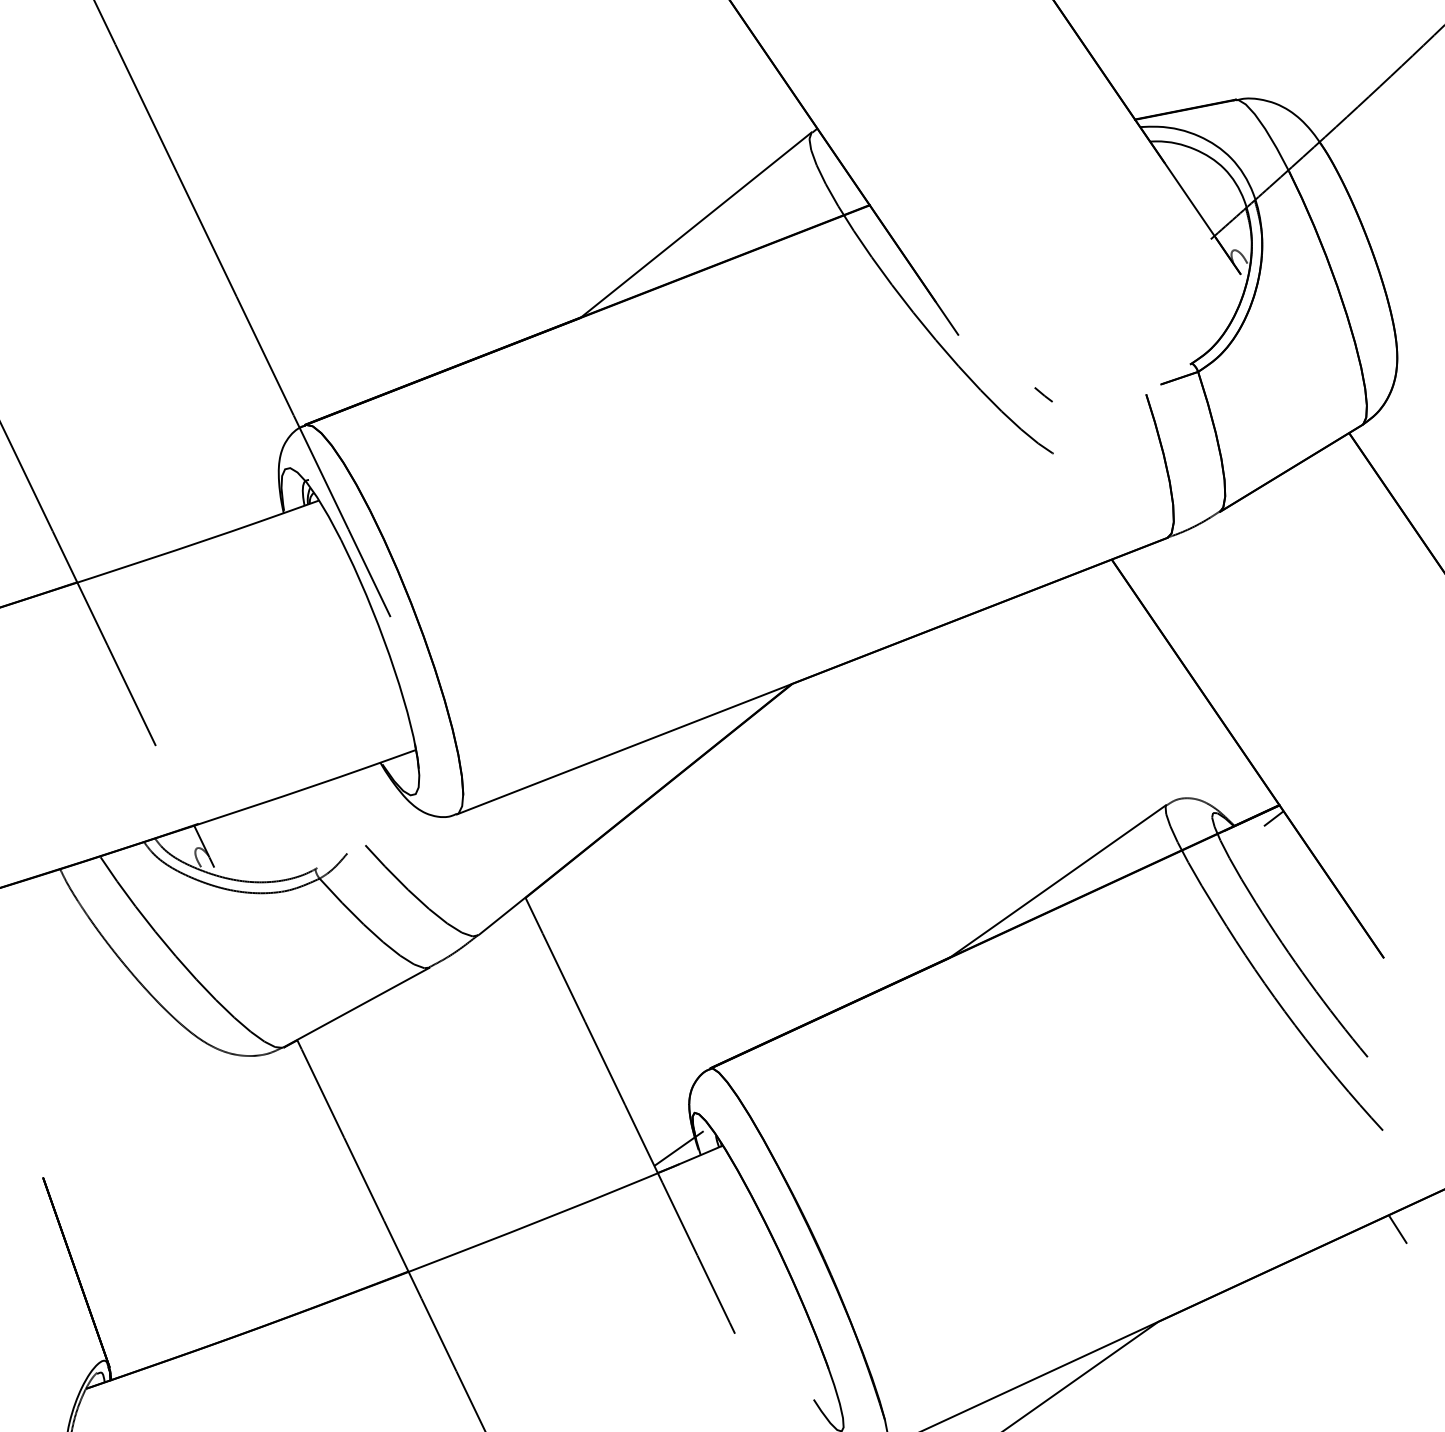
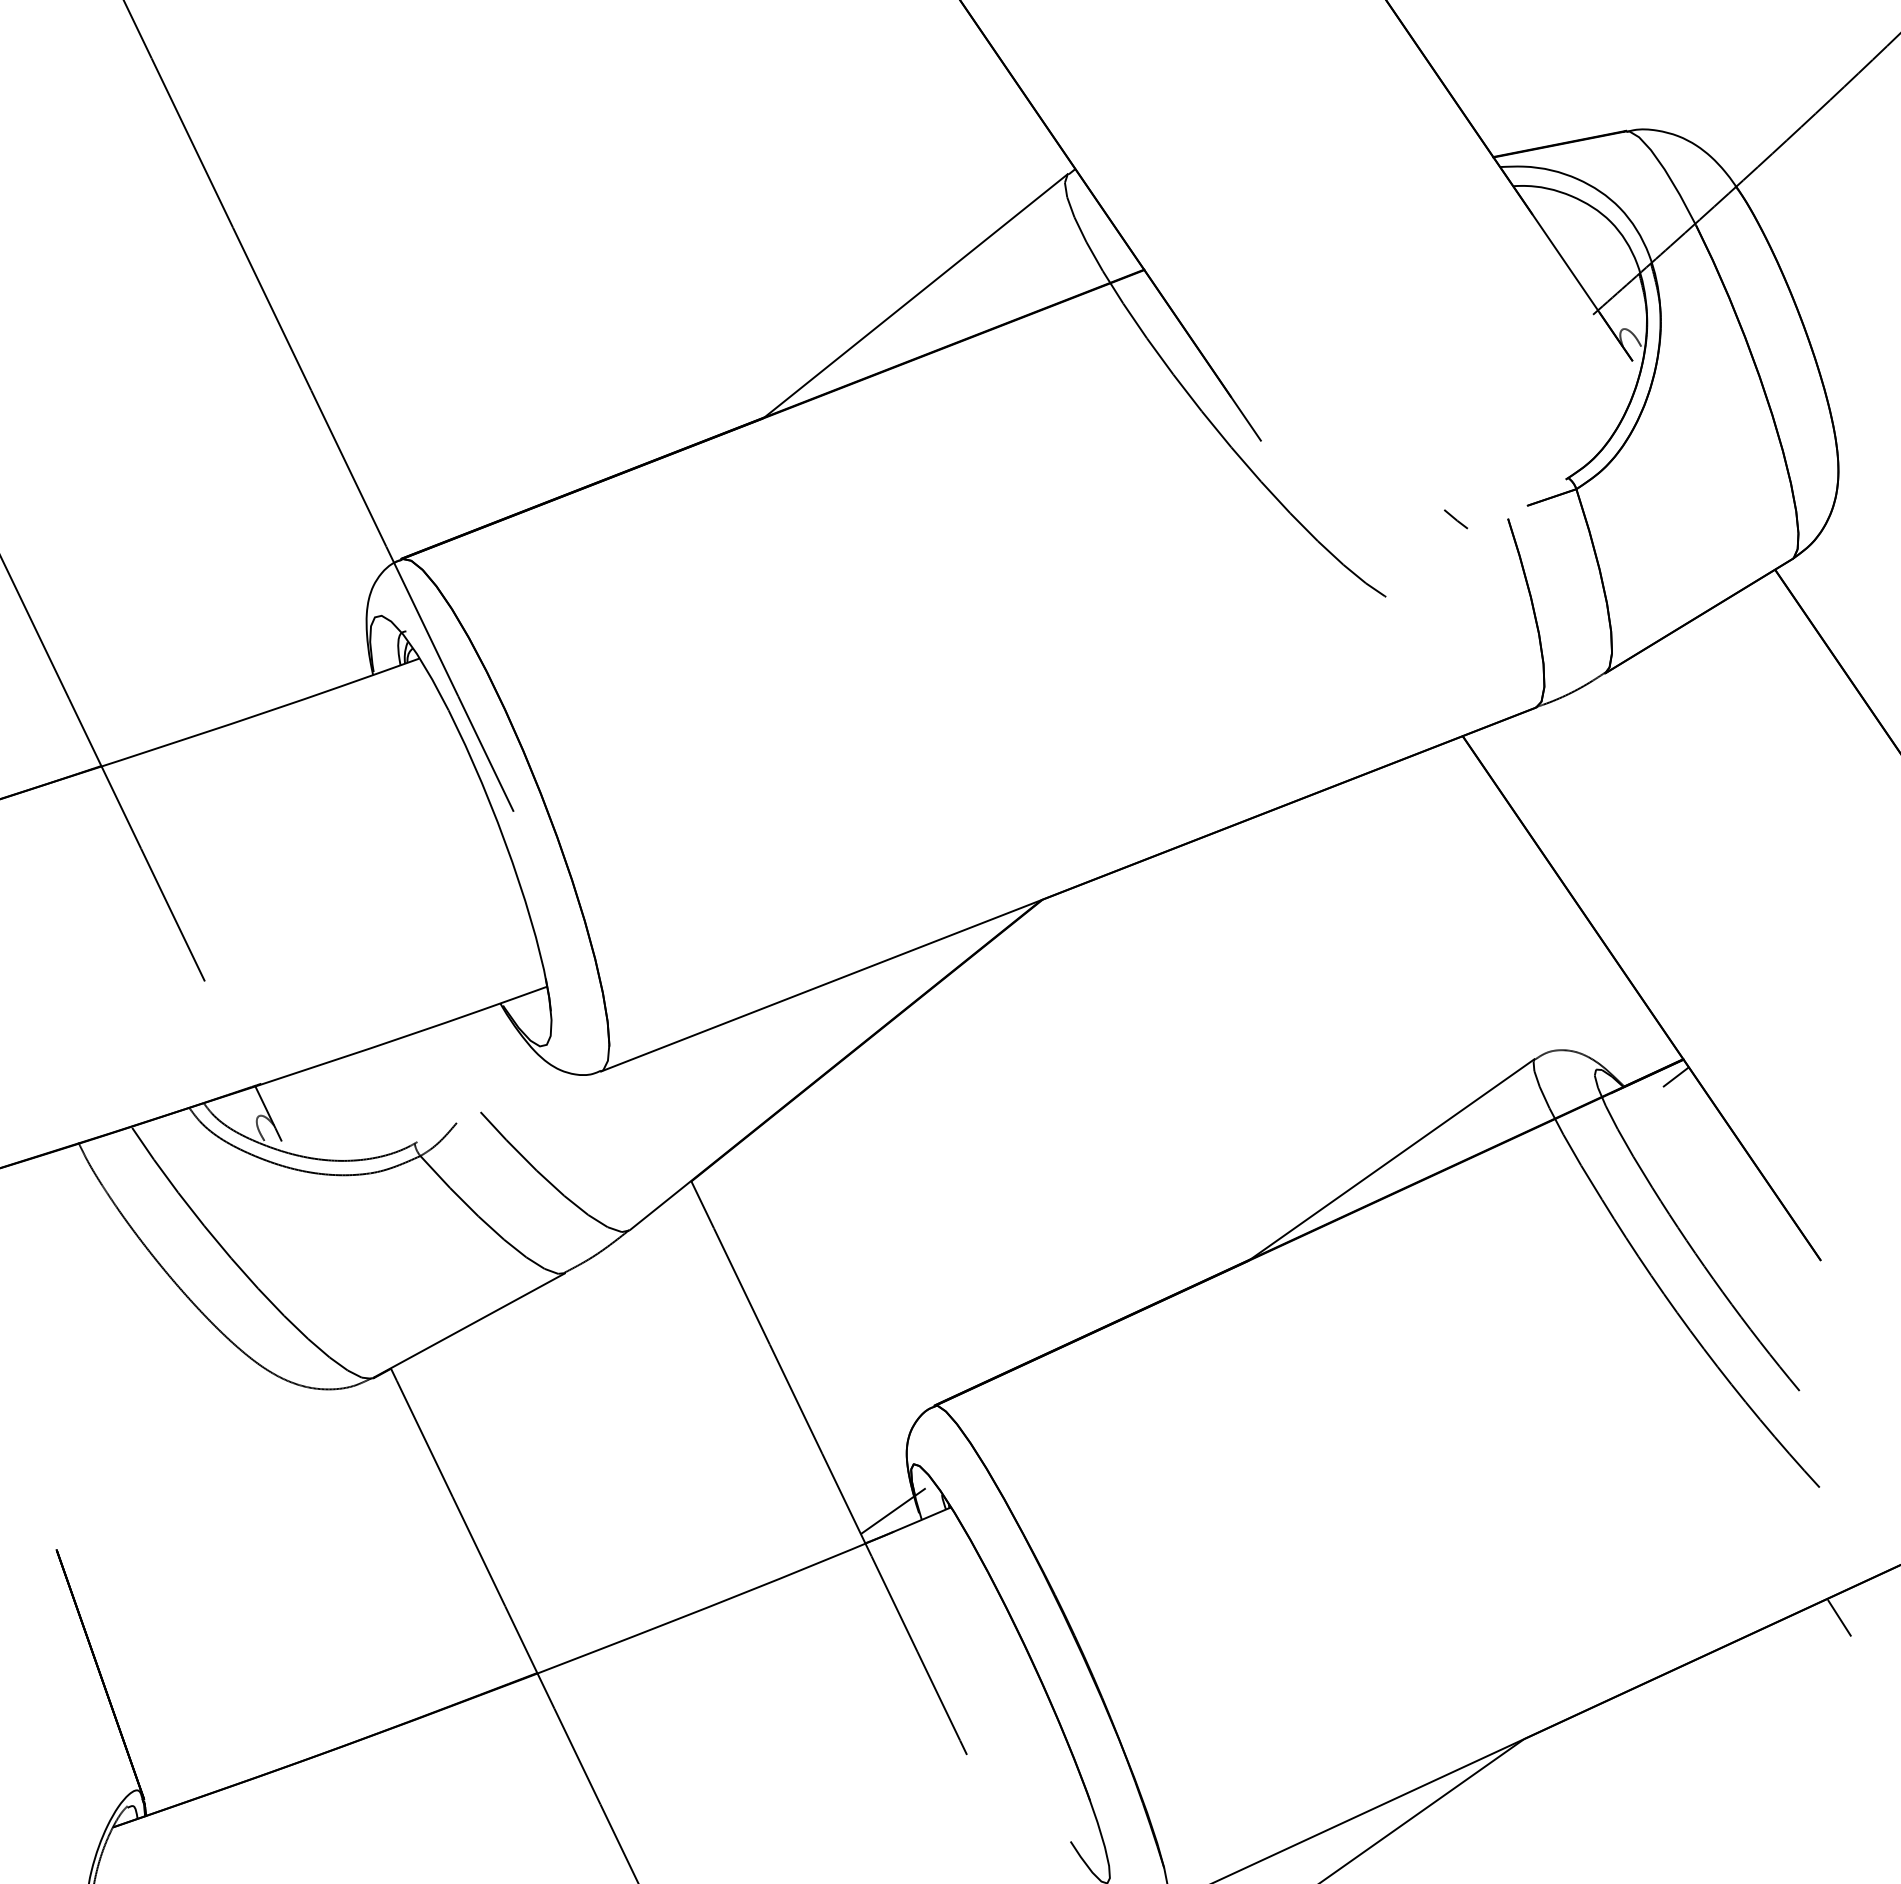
line: (1043, 394) -> (1455, 518), moved

